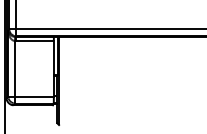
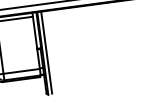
line: (63, 80) -> (46, 52), added

